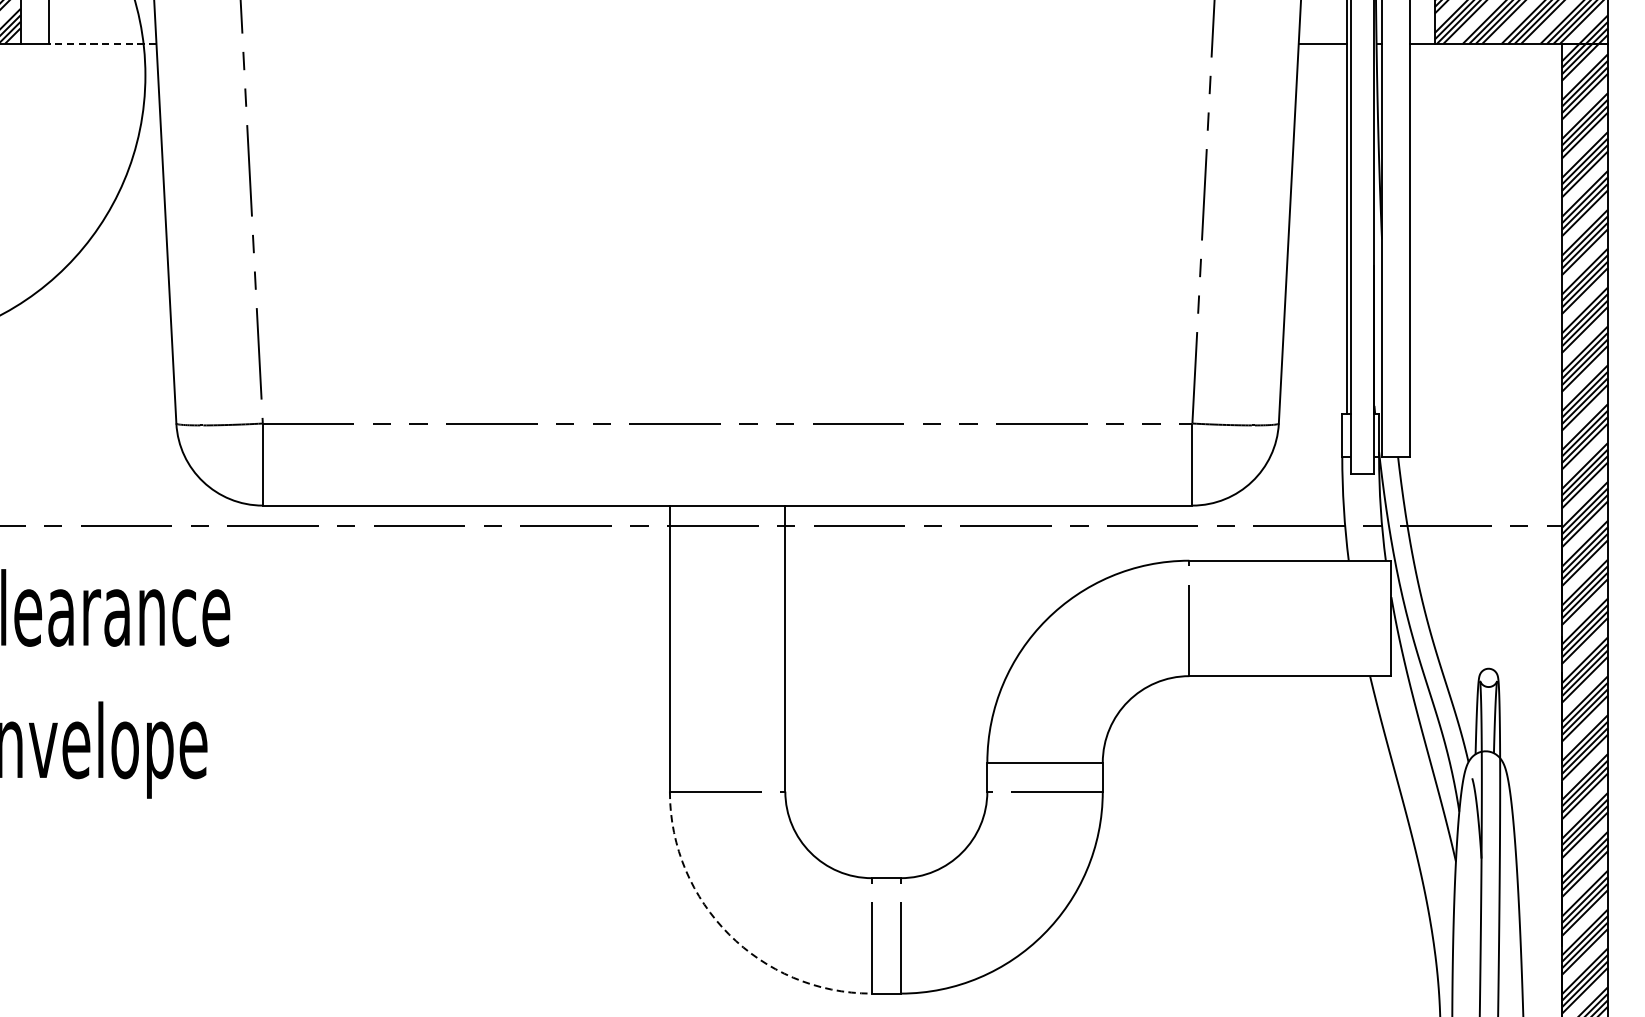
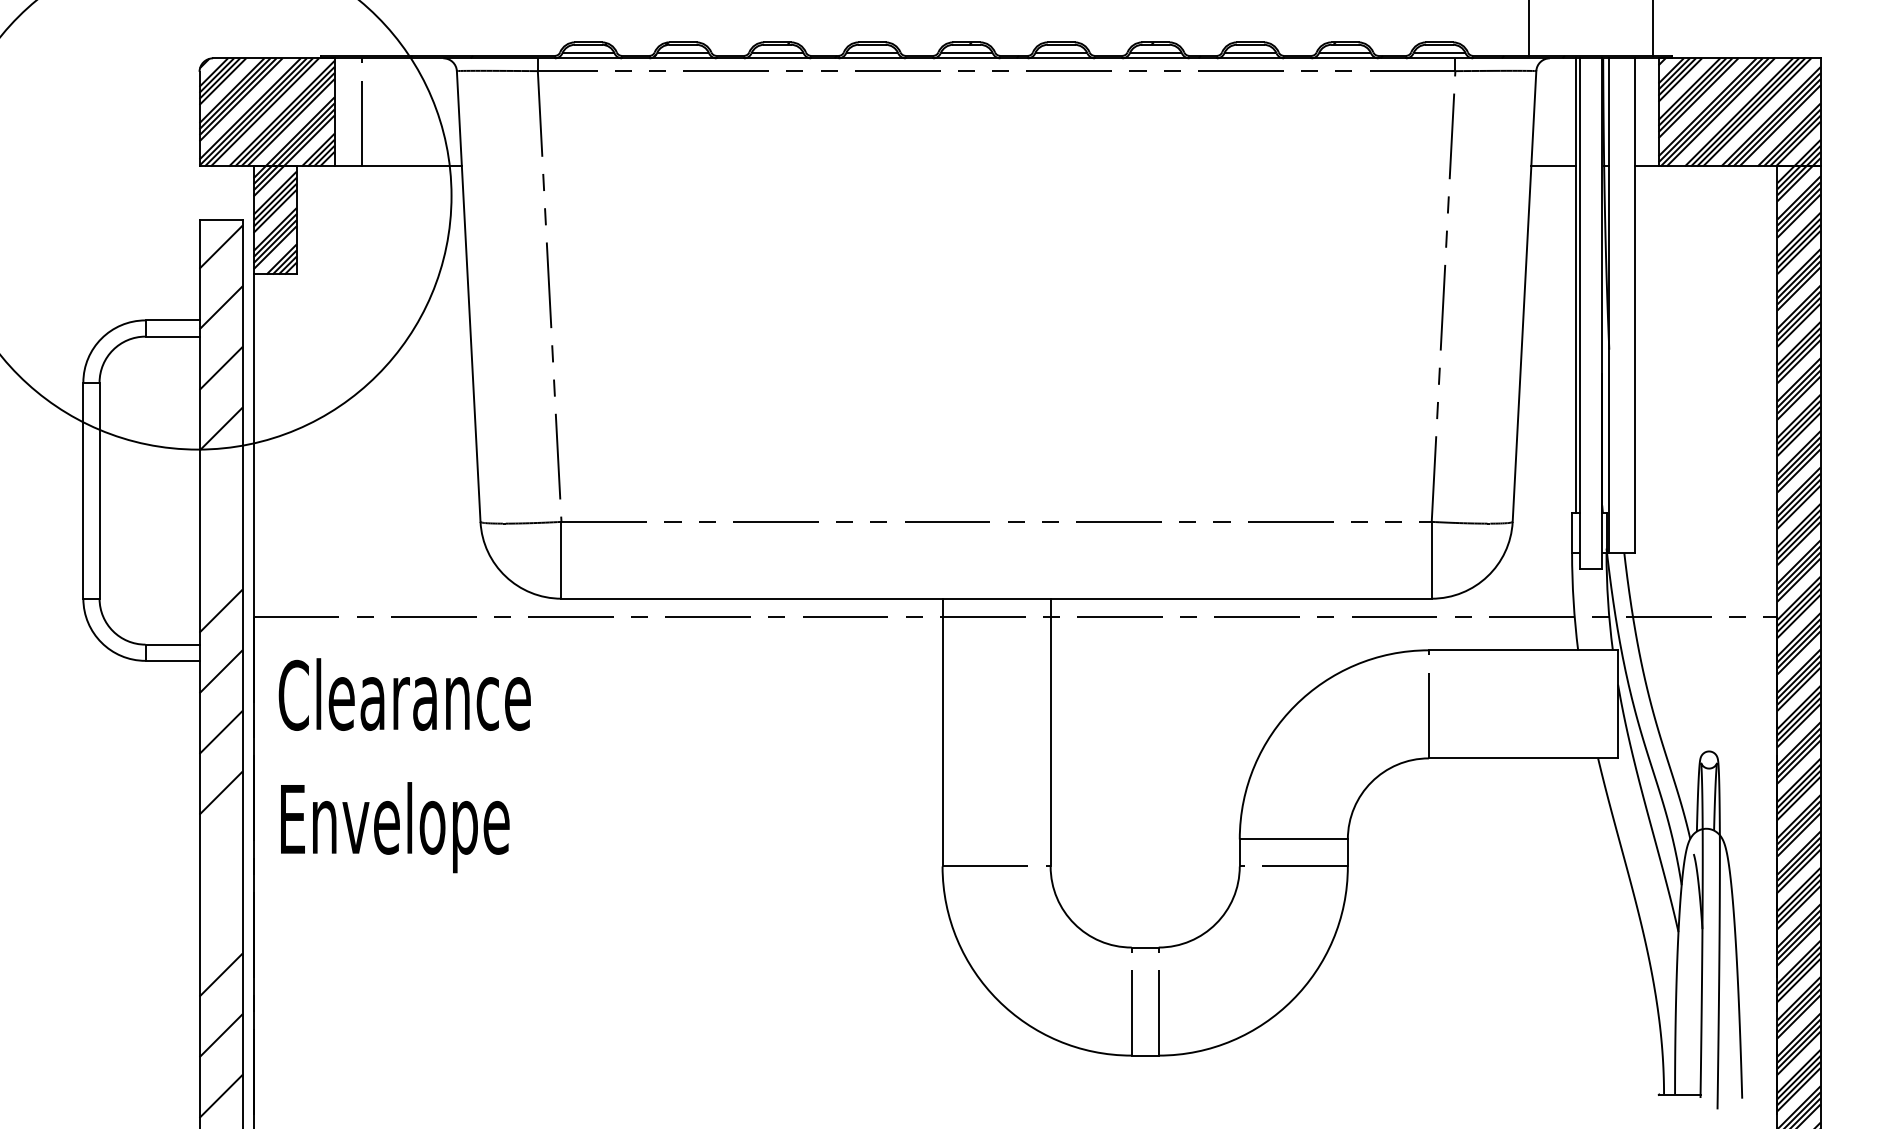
line: (102, 43) -> (411, 166), dashed -> solid
arc: (728, 934) -> (997, 1000), dashed -> solid

